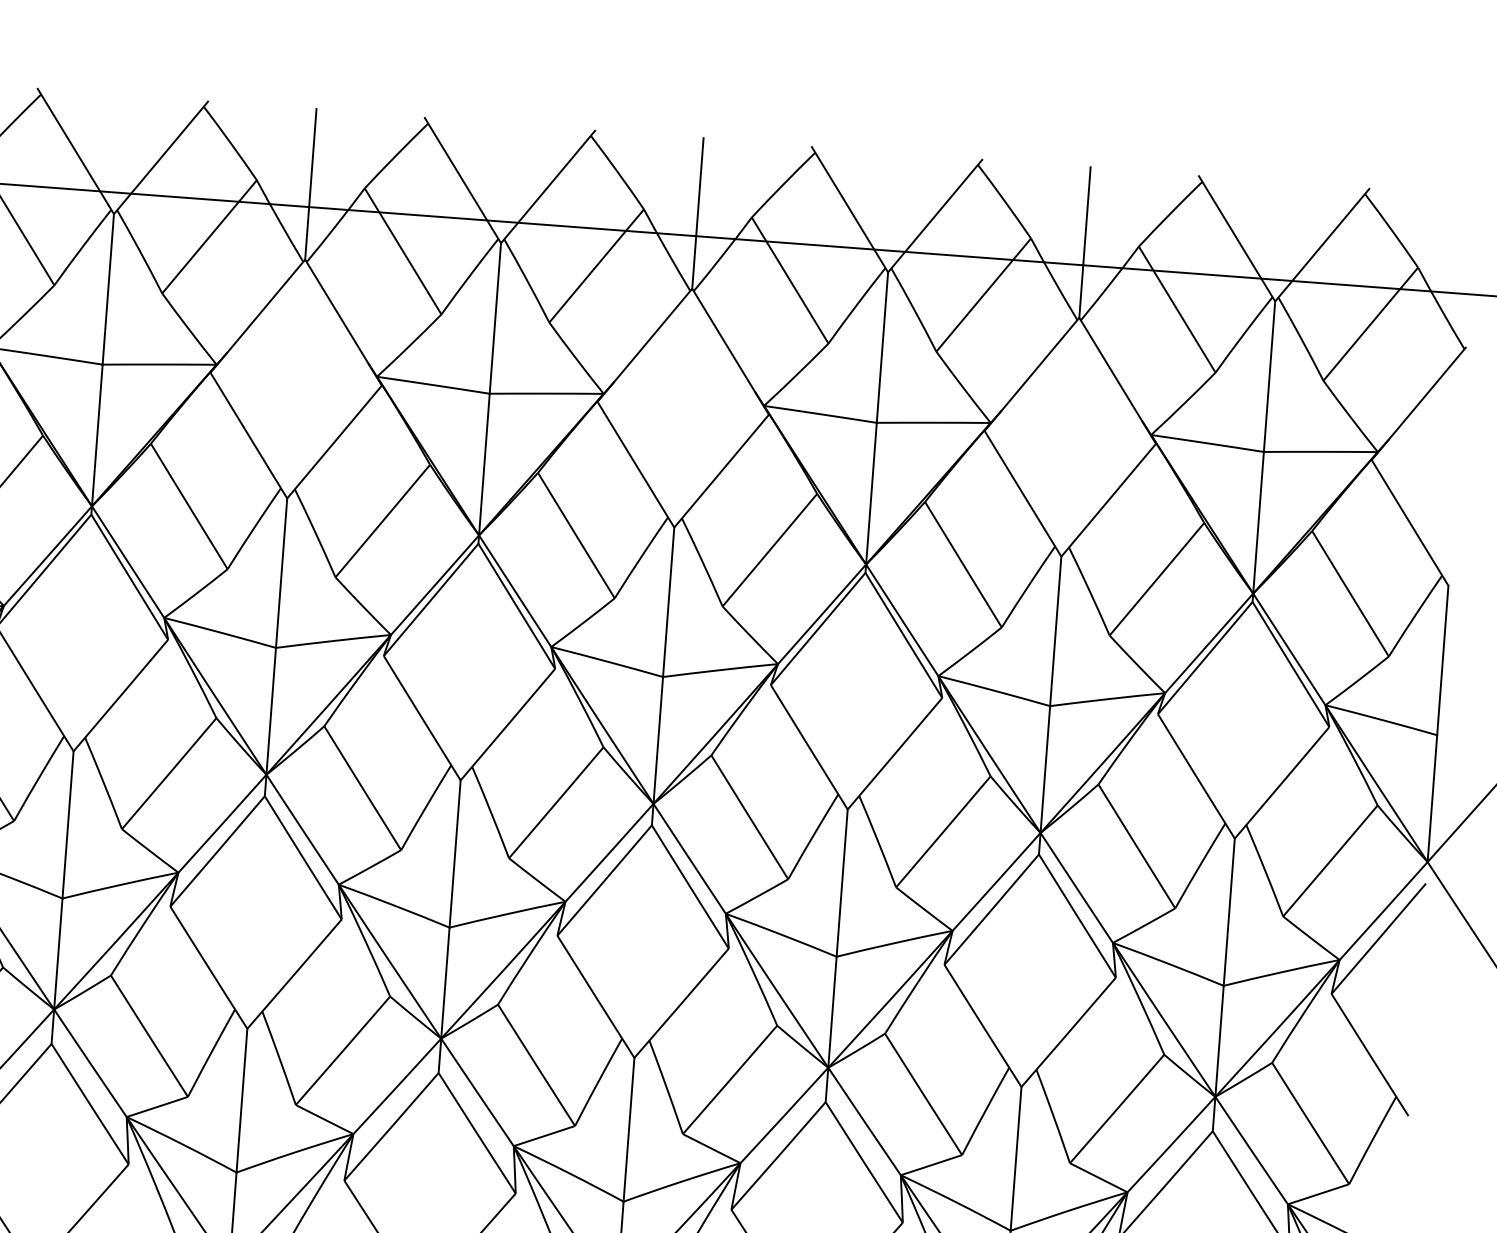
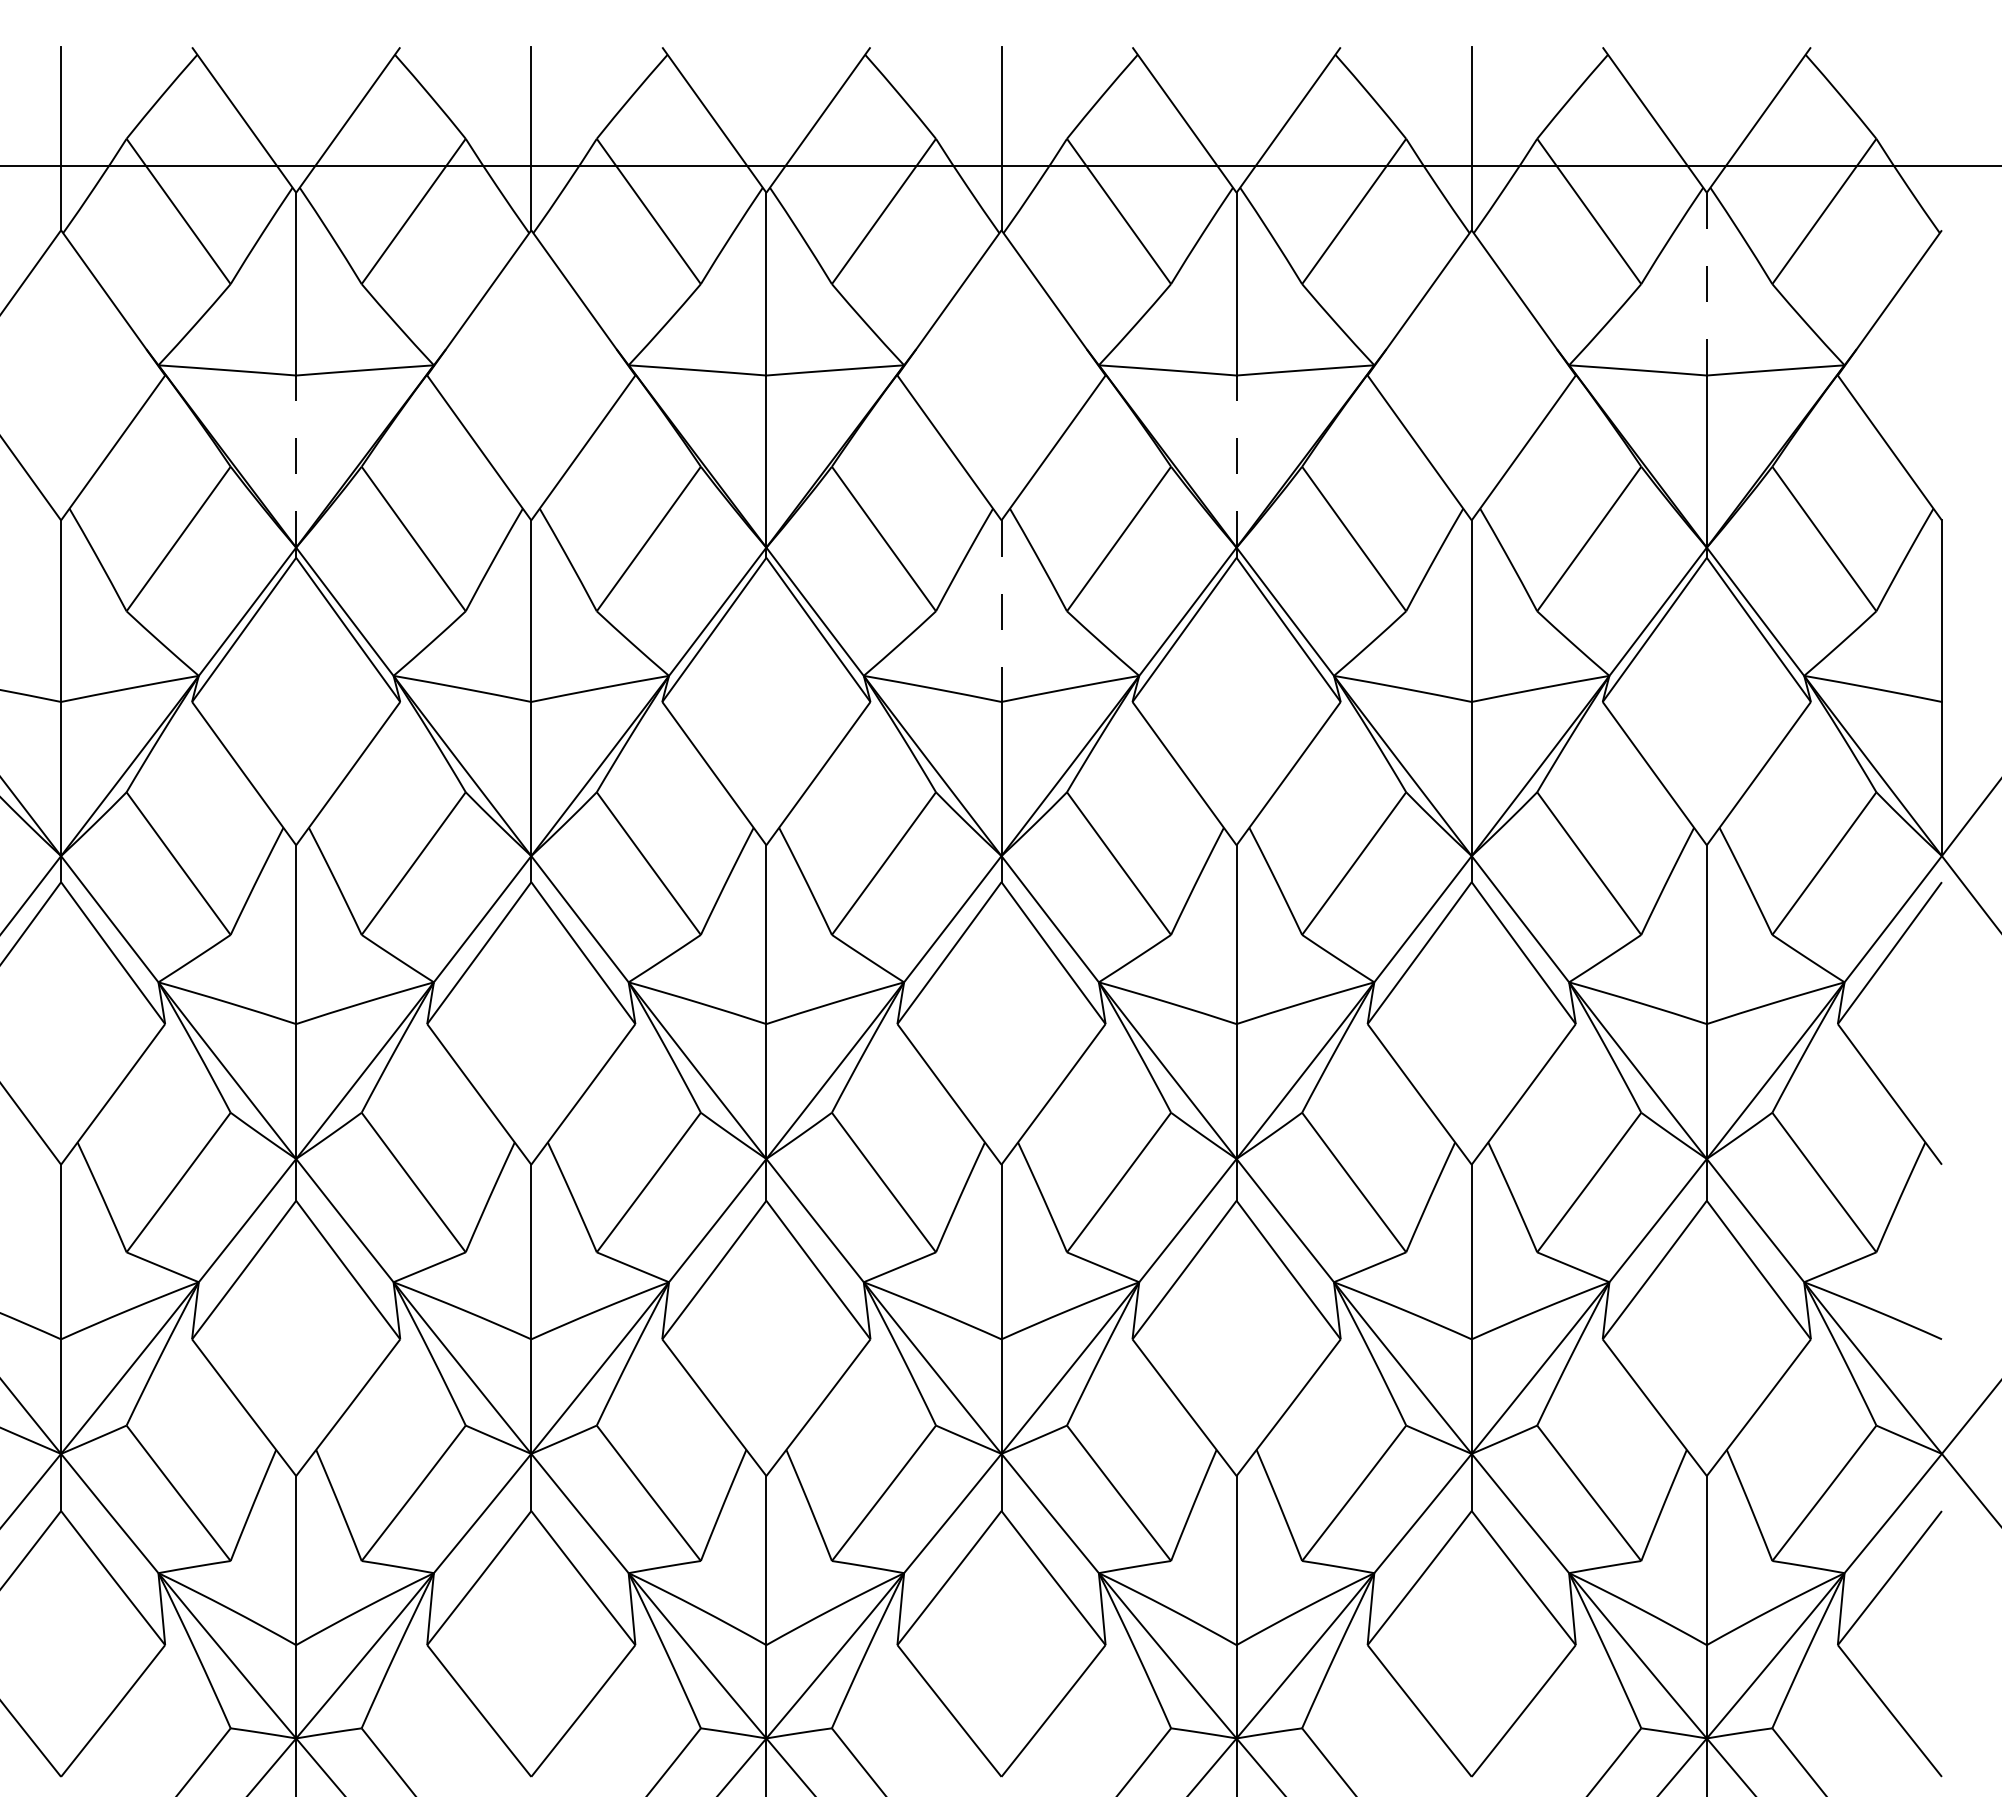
line: (1269, 376) -> (1706, 284), solid -> dashed
line: (97, 435) -> (296, 461), solid -> dashed
line: (871, 493) -> (1236, 461), solid -> dashed
line: (668, 602) -> (1001, 611), solid -> dashed

